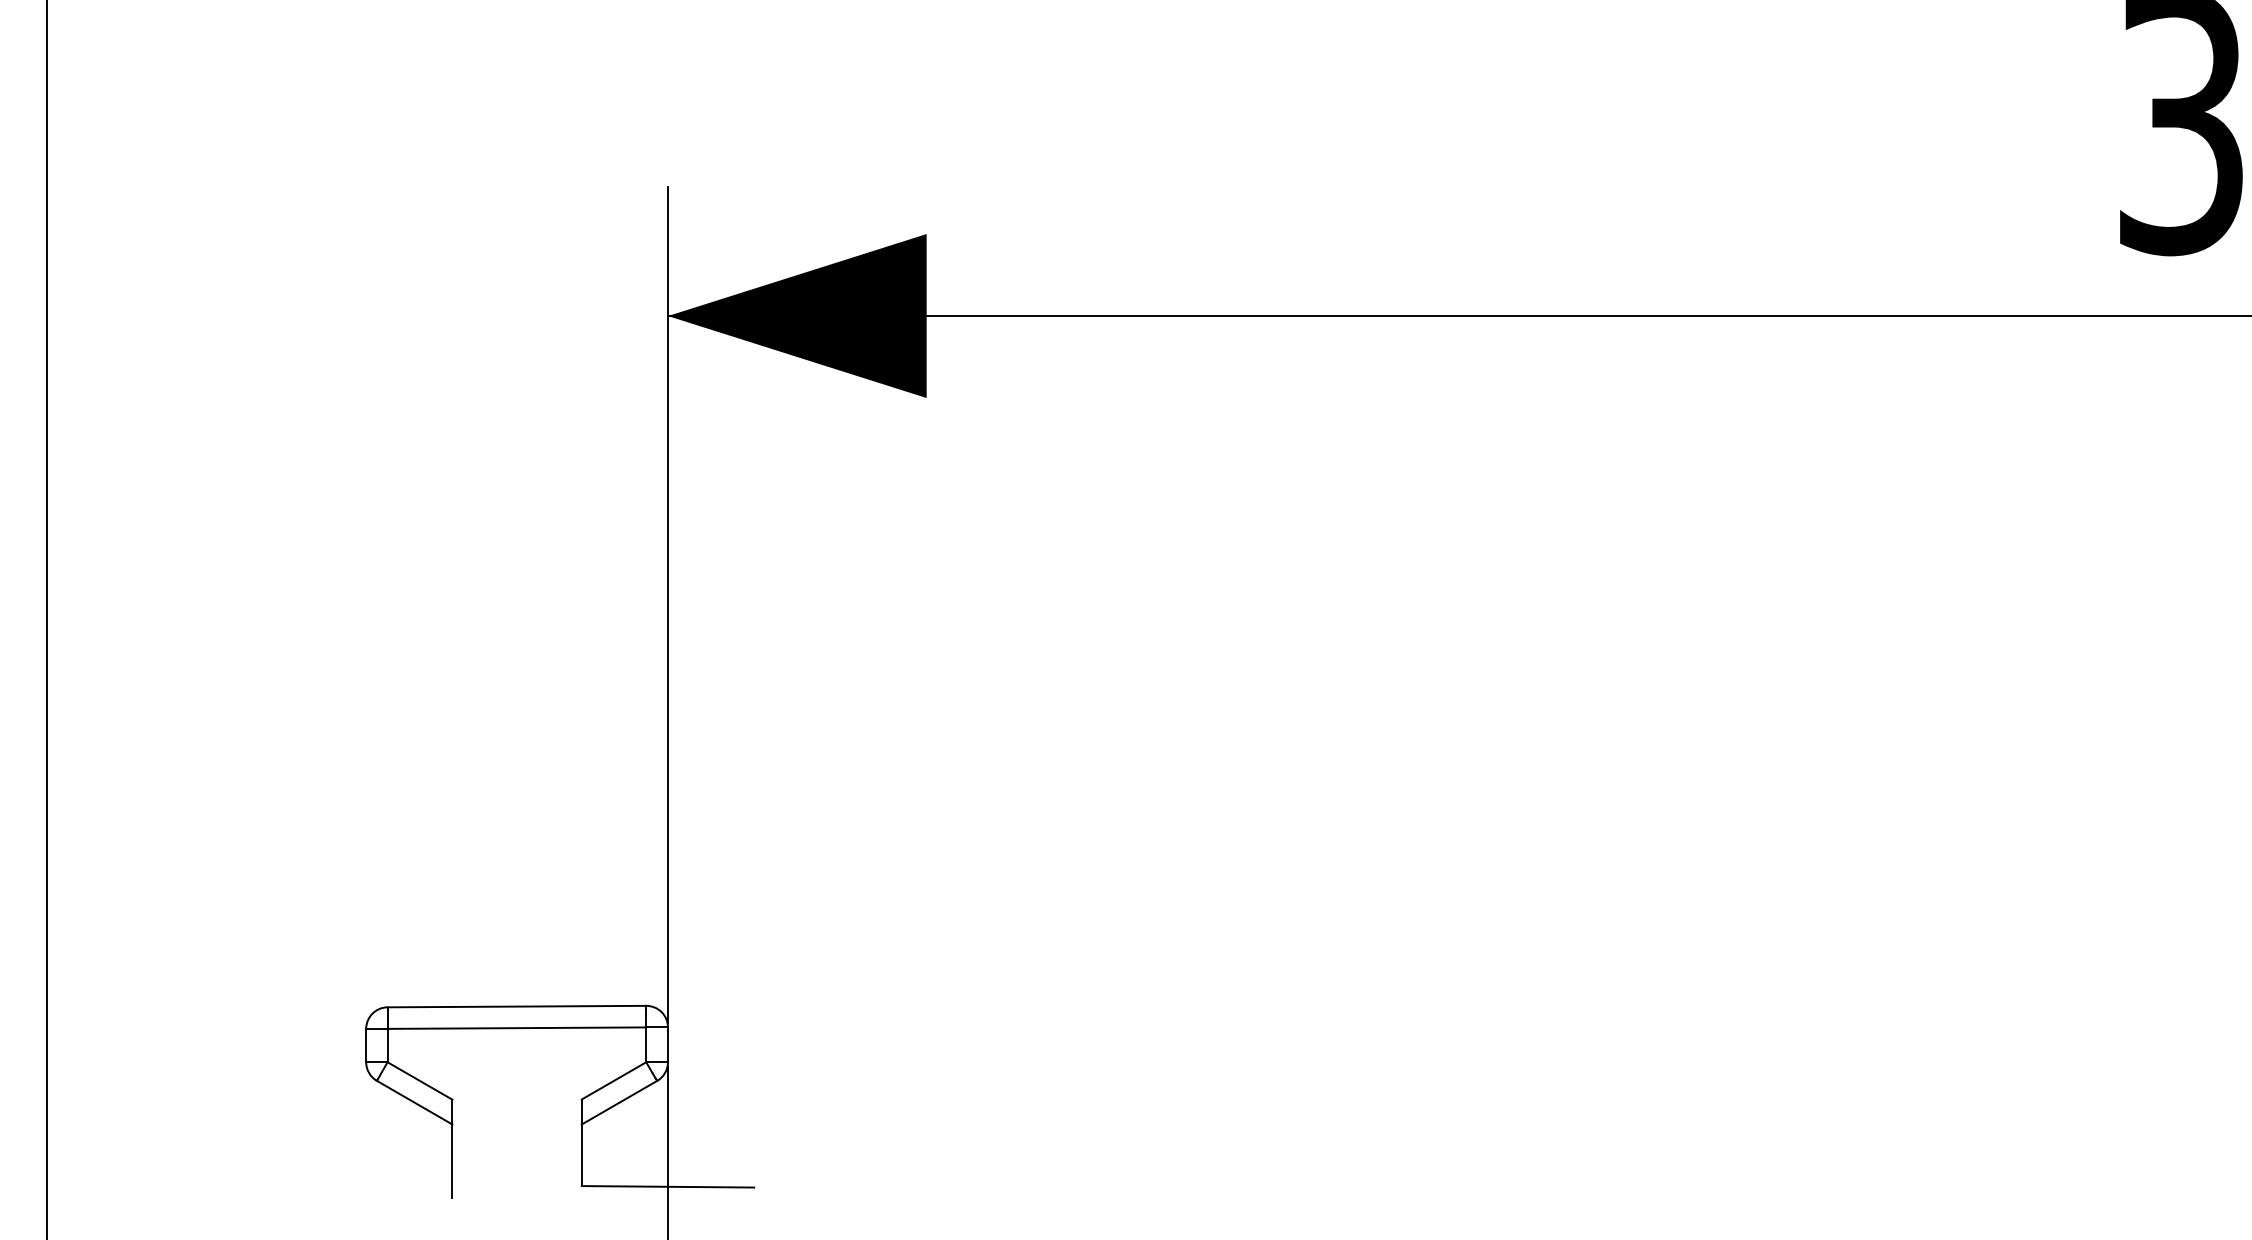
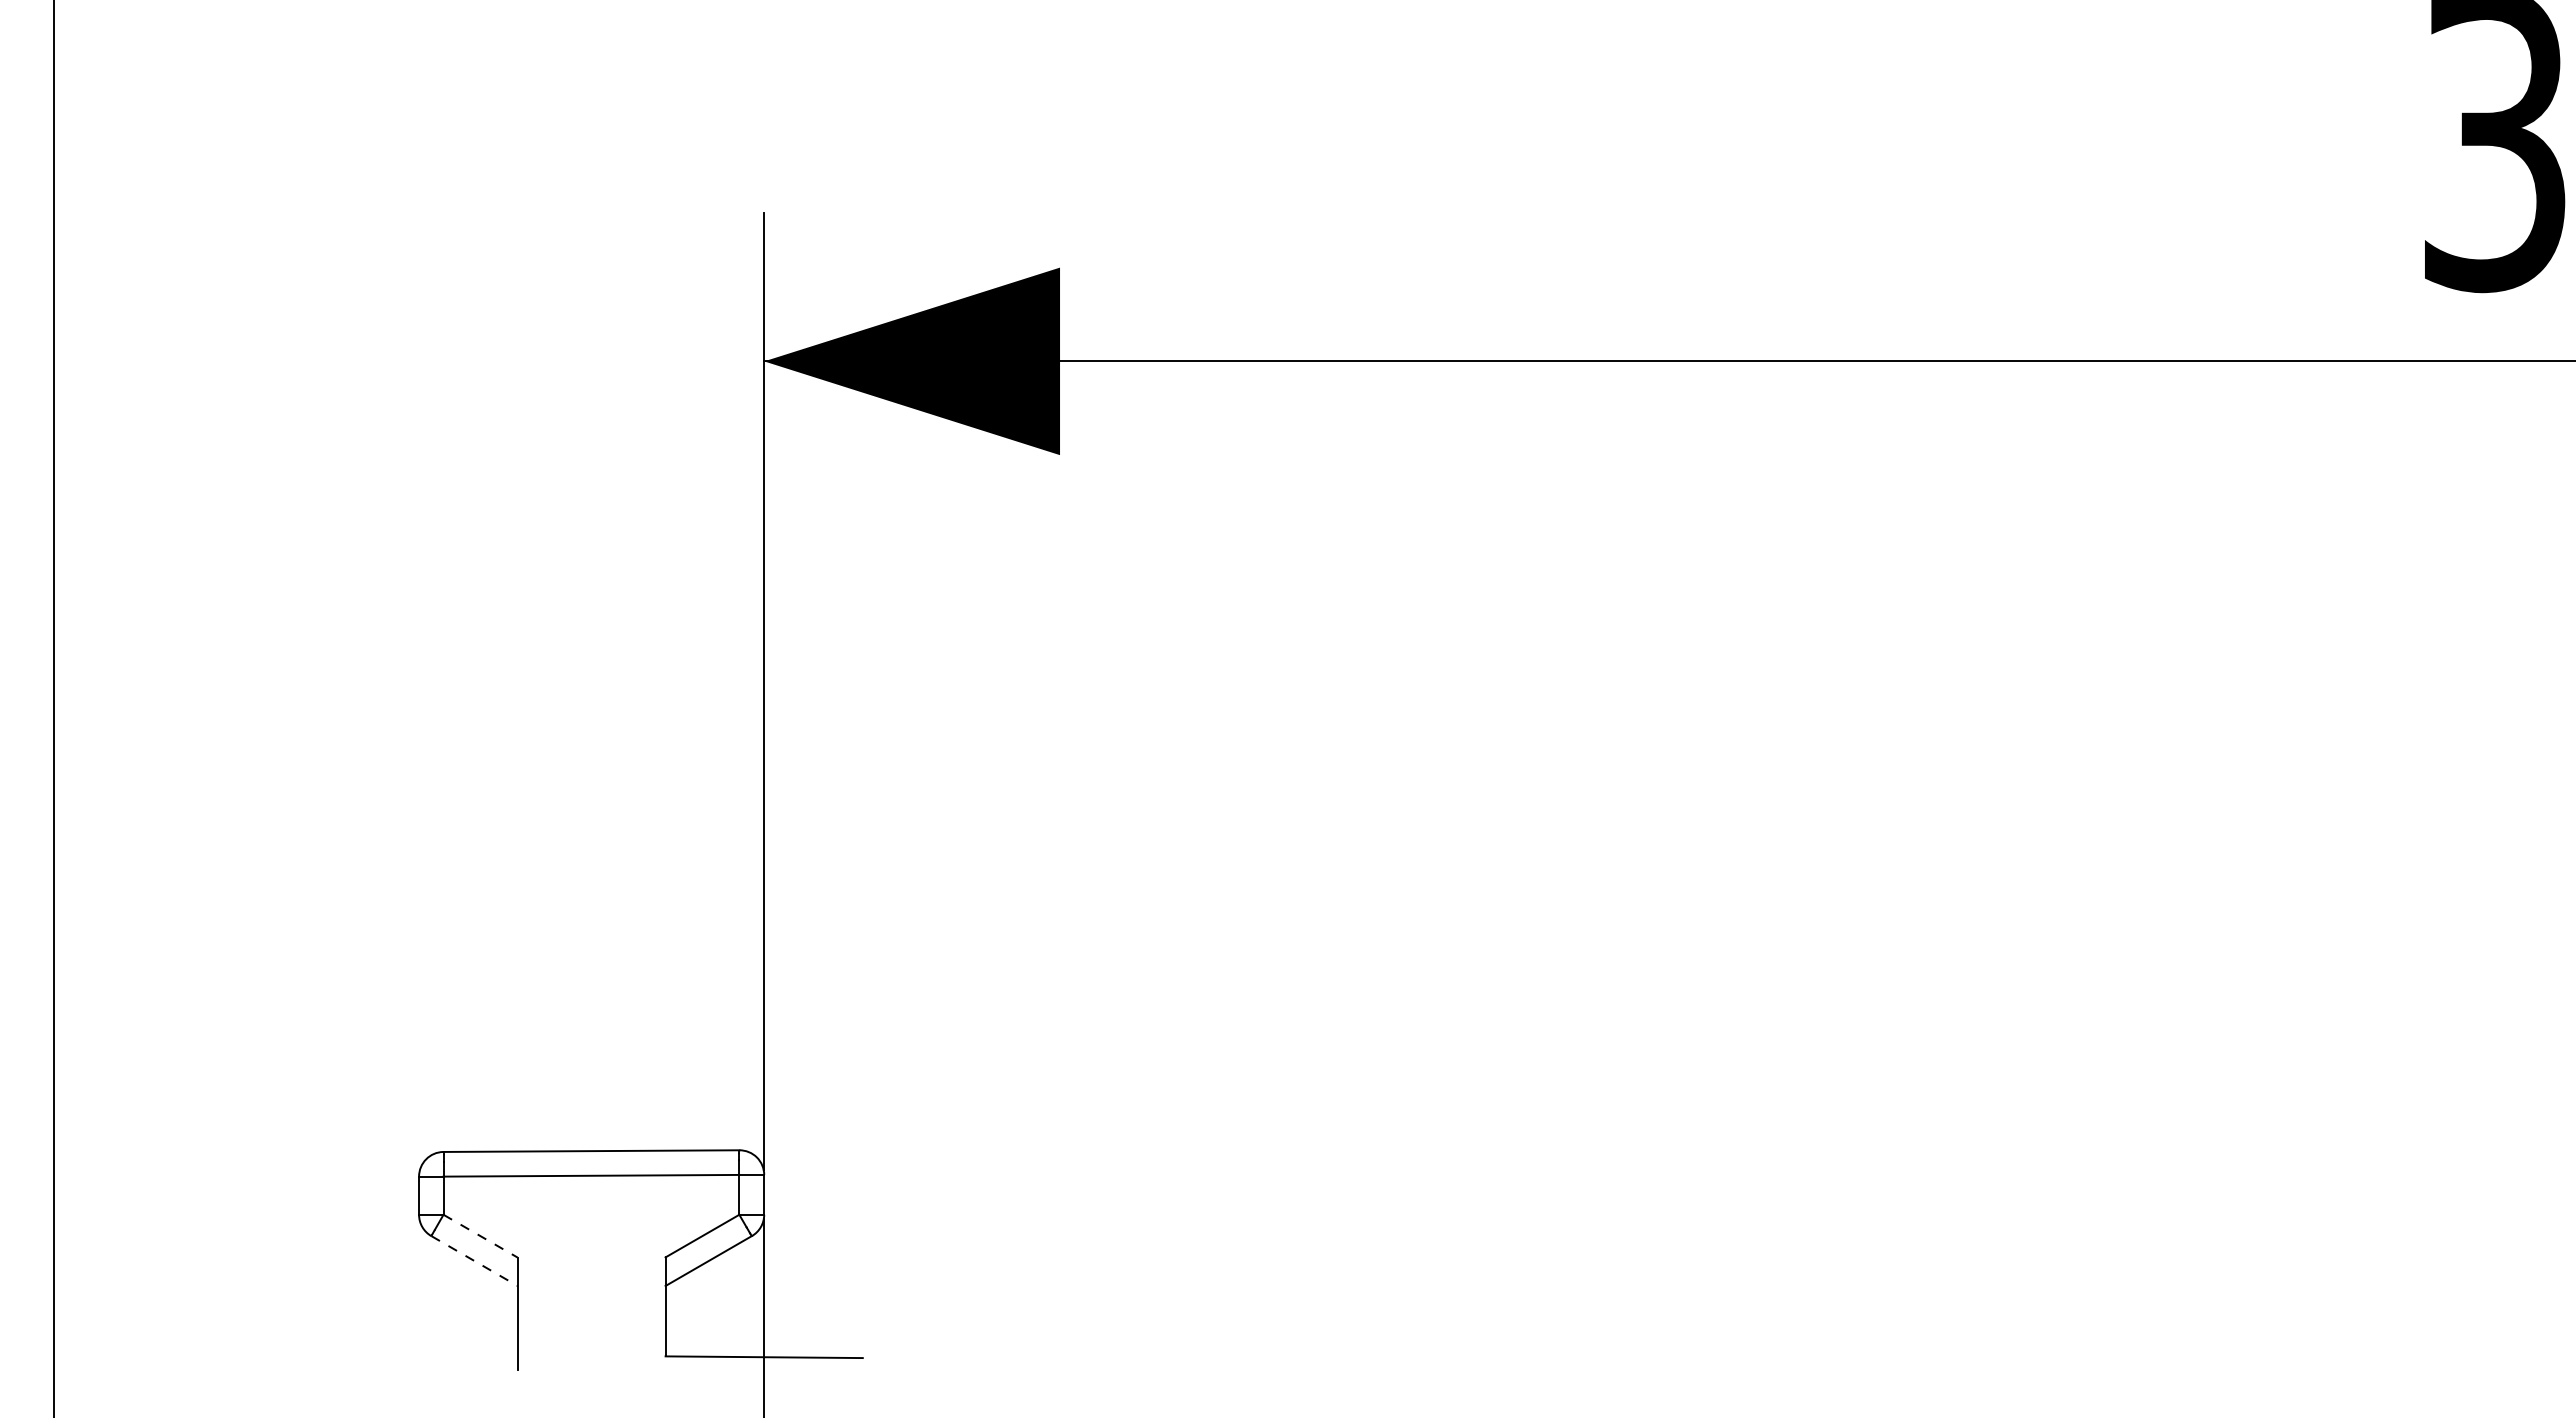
line: (419, 1081) -> (480, 1236), solid -> dashed
line: (414, 1103) -> (474, 1261), solid -> dashed

